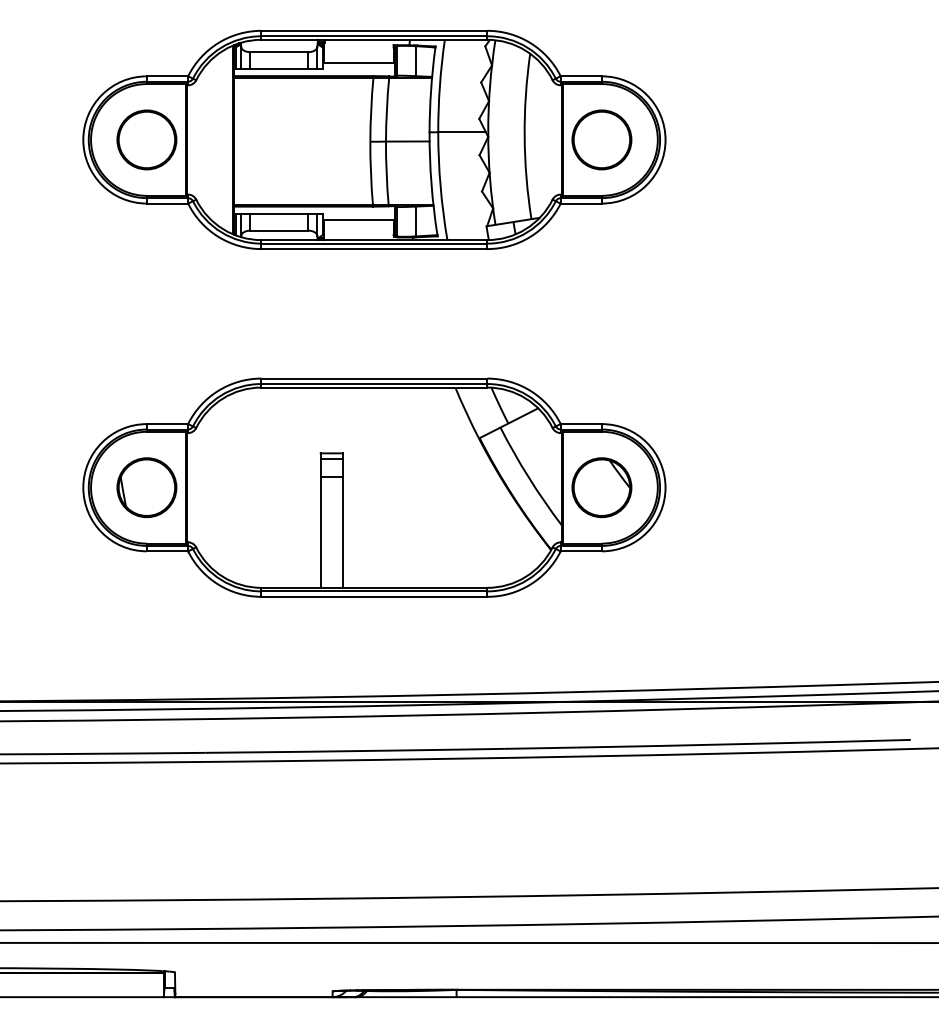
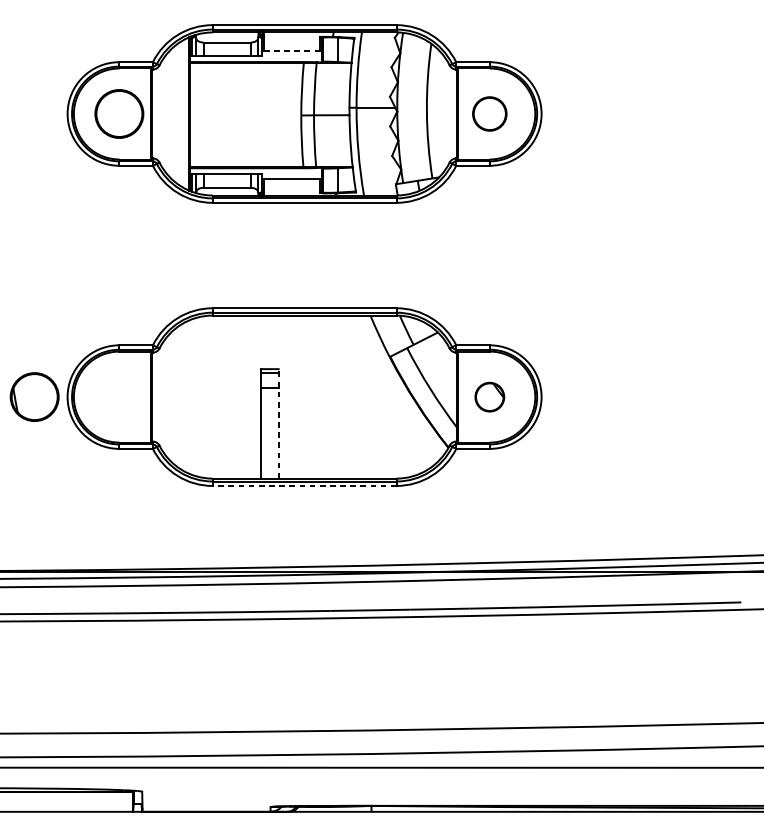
line: (358, 63) -> (291, 51), solid -> dashed
part: (601, 139) -> (489, 113), size x0.7
part: (146, 487) -> (34, 396), moved
part: (601, 487) -> (489, 396), size x0.6
line: (342, 520) -> (278, 423), solid -> dashed
line: (374, 596) -> (304, 485), solid -> dashed

